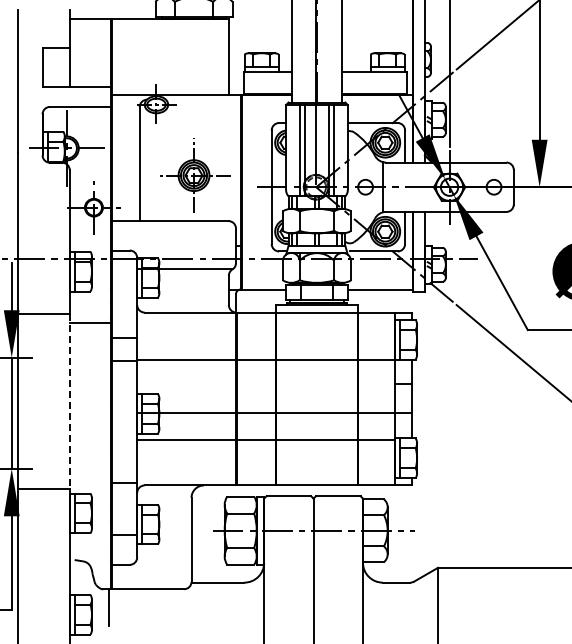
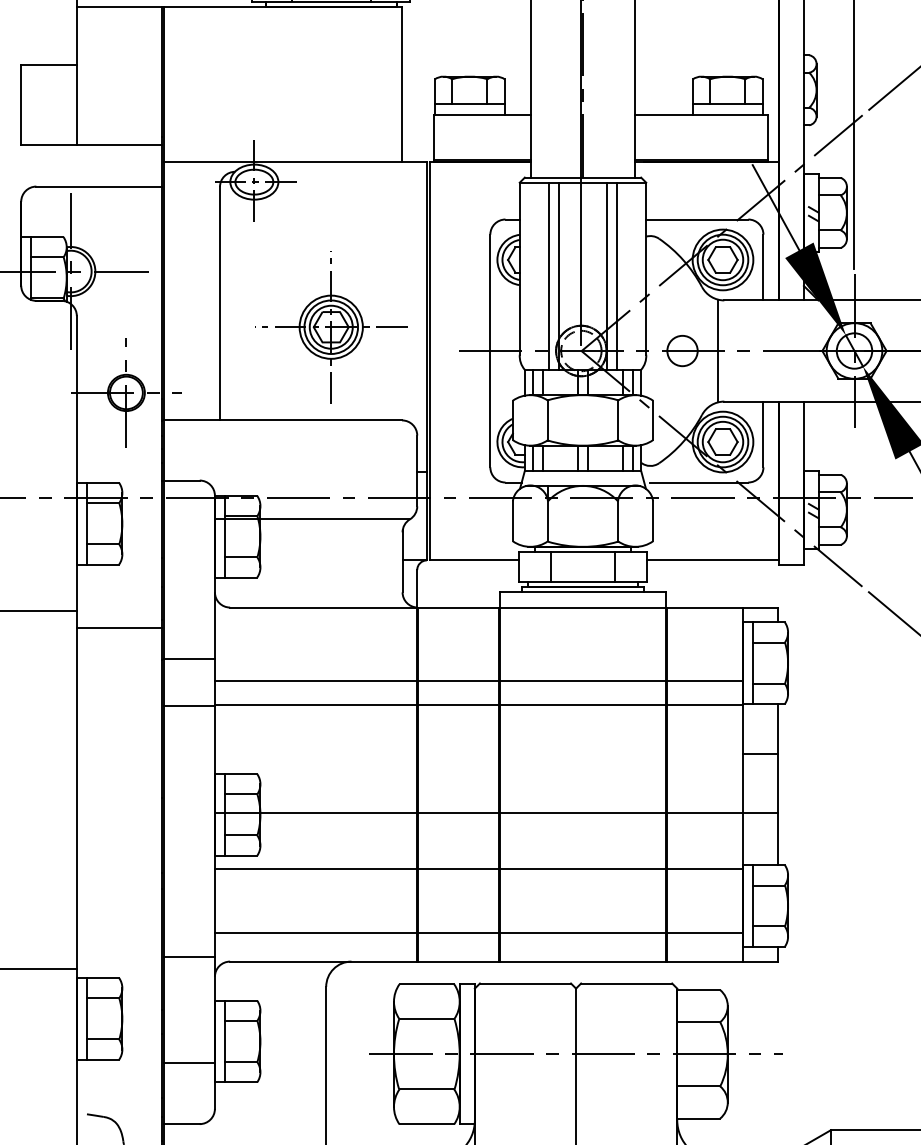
line: (265, 348) -> (477, 681), added
line: (69, 402) -> (76, 791), dashed -> solid
line: (265, 471) -> (477, 933), added

